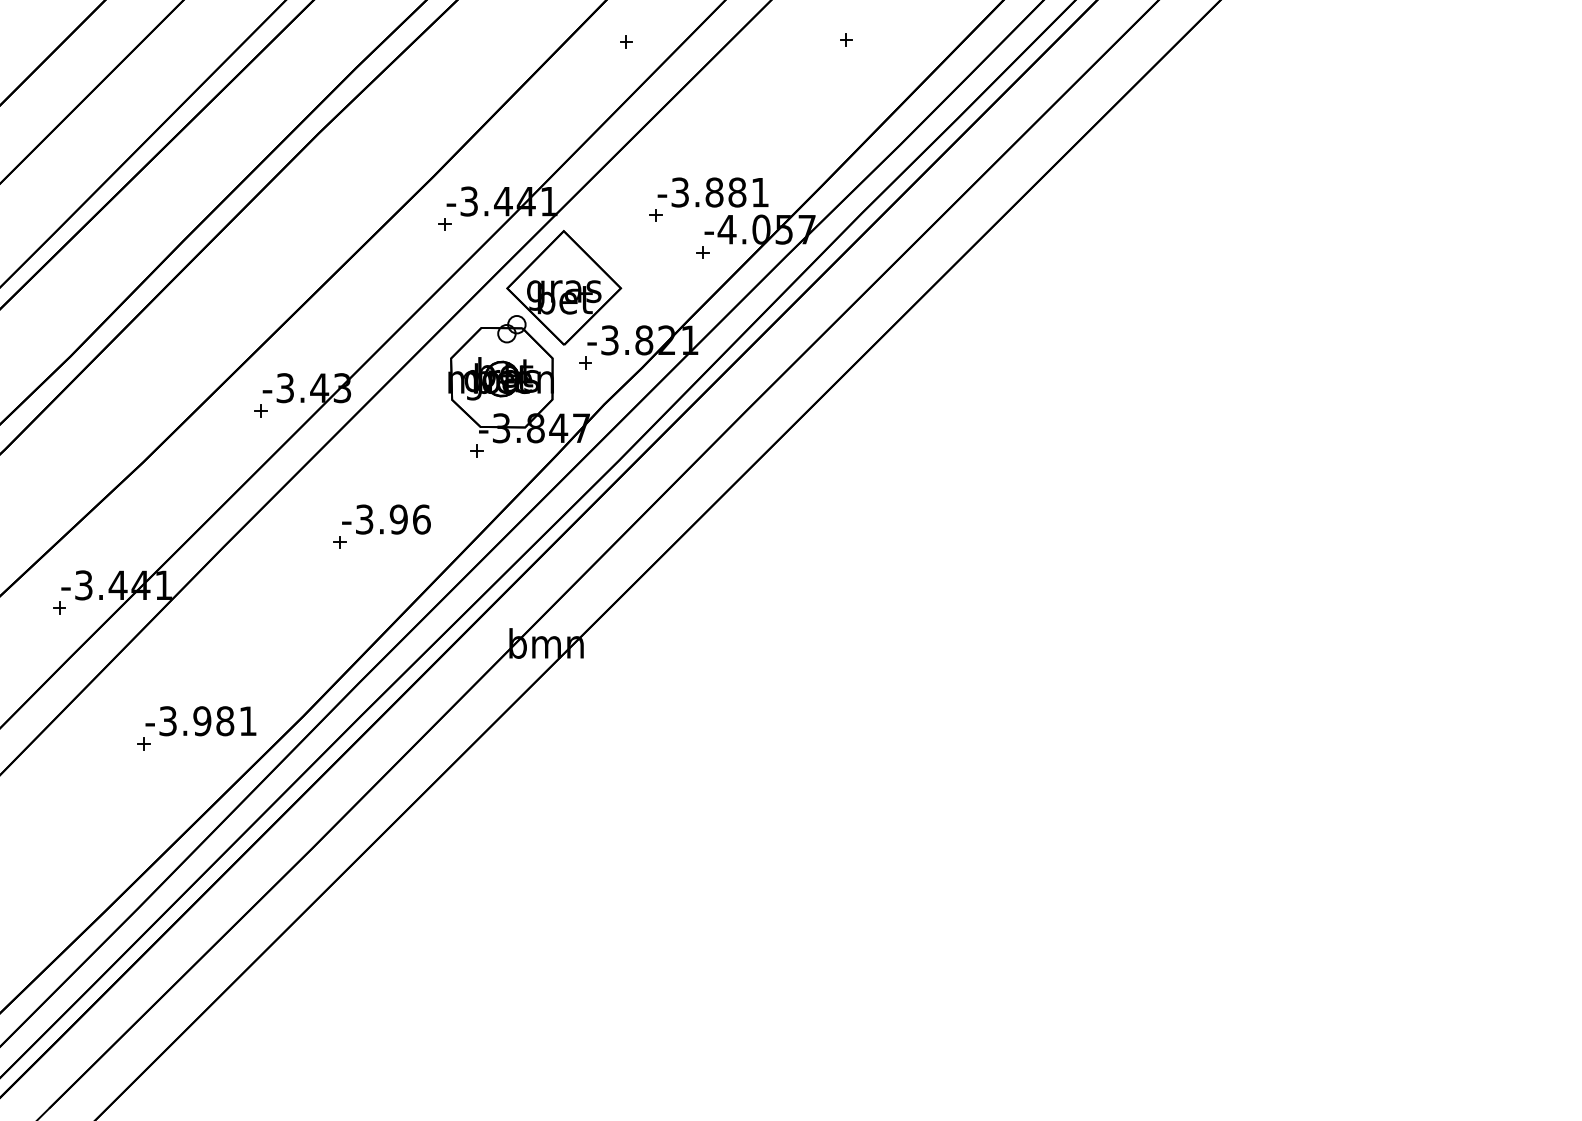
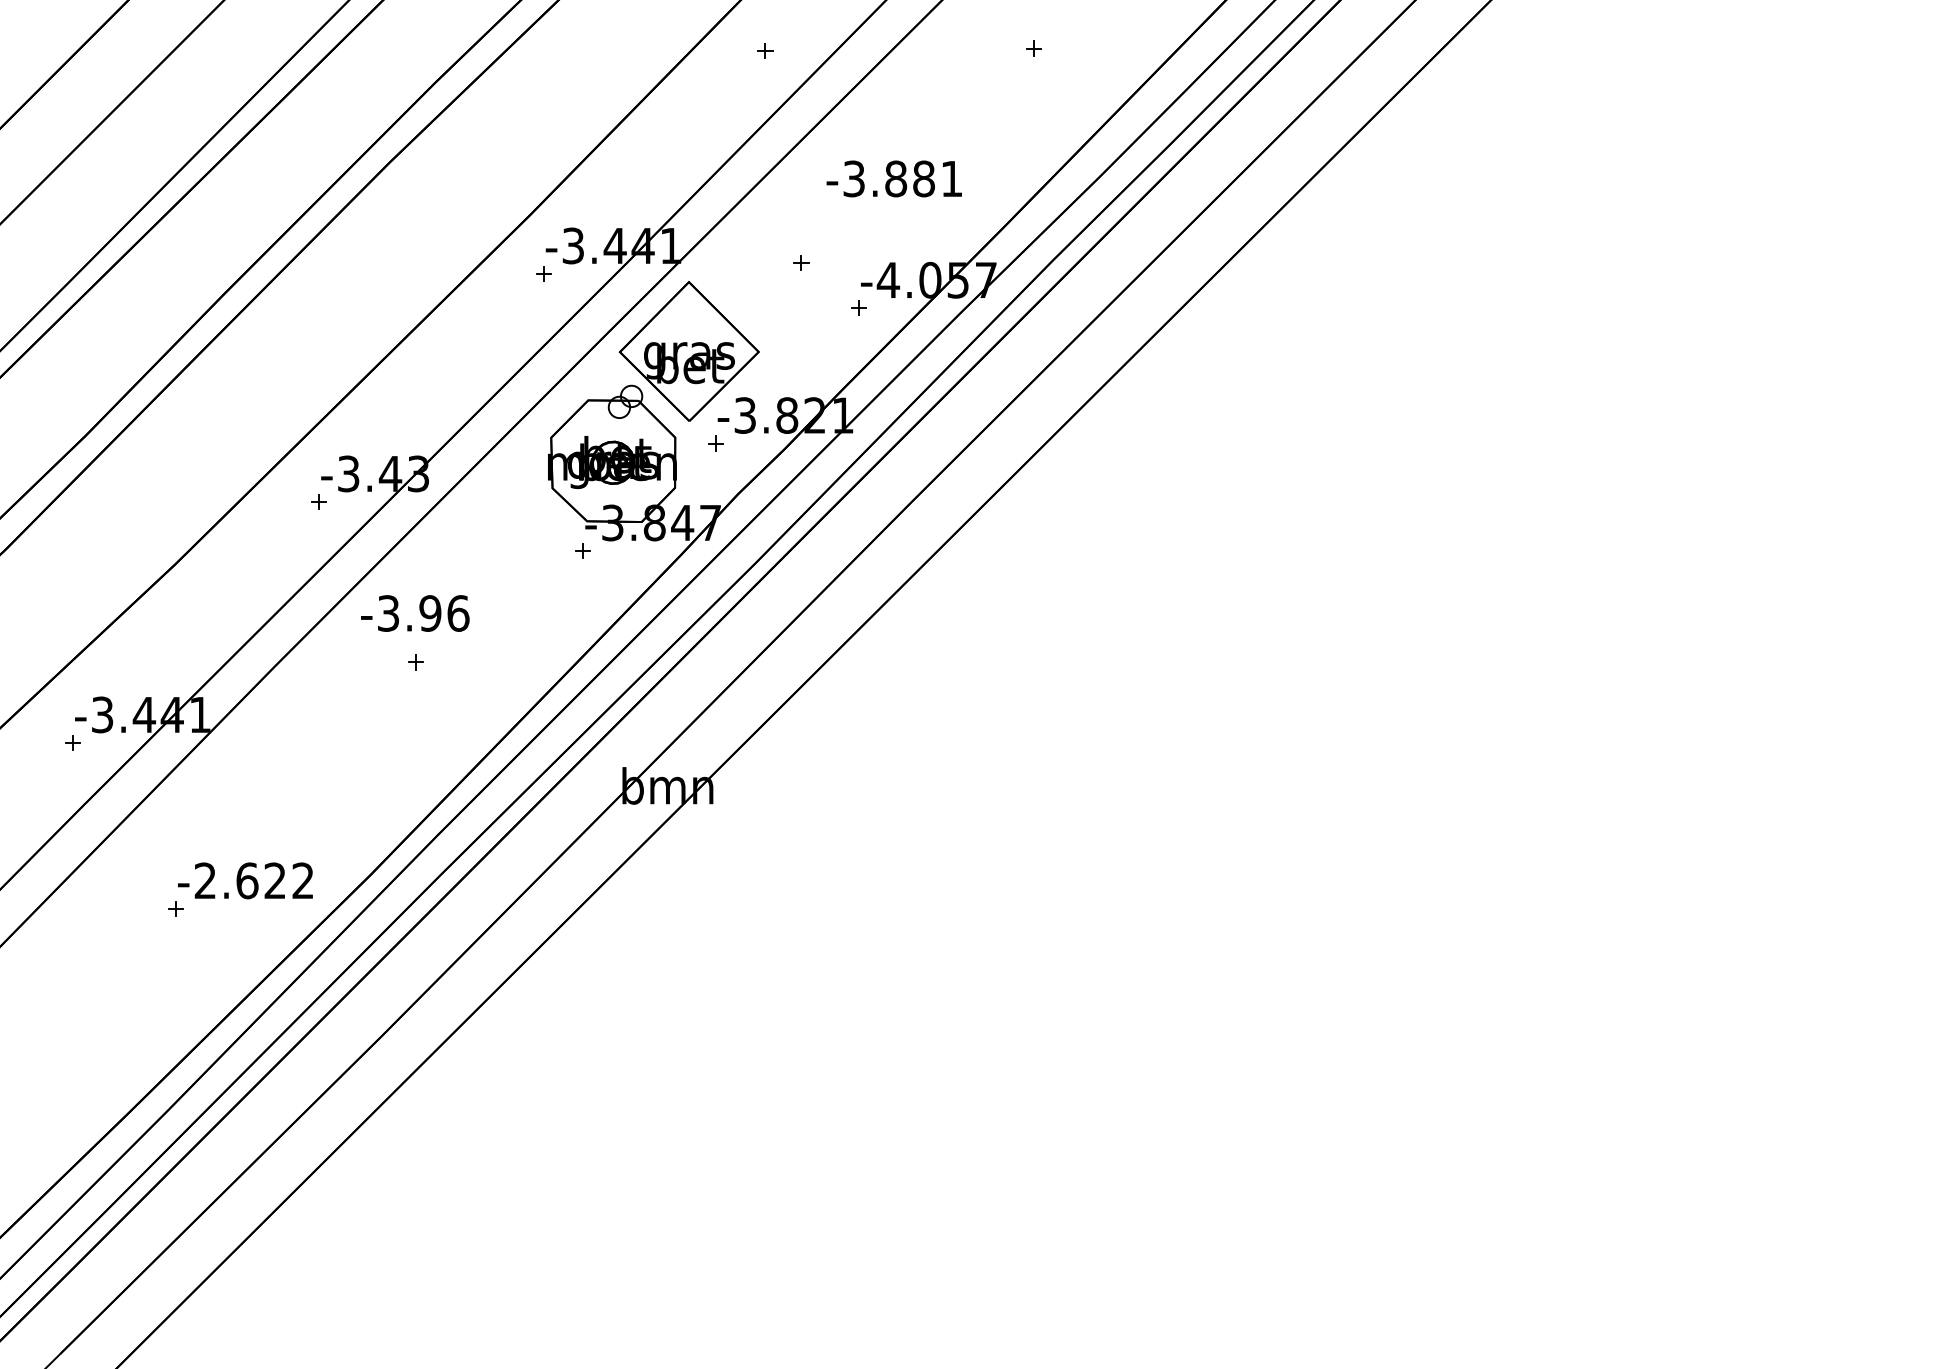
text: (712, 192) -> (893, 178), moved
text: (386, 519) -> (415, 613), moved
text: (207, 720) -> (253, 880), -3.981 -> -2.622

